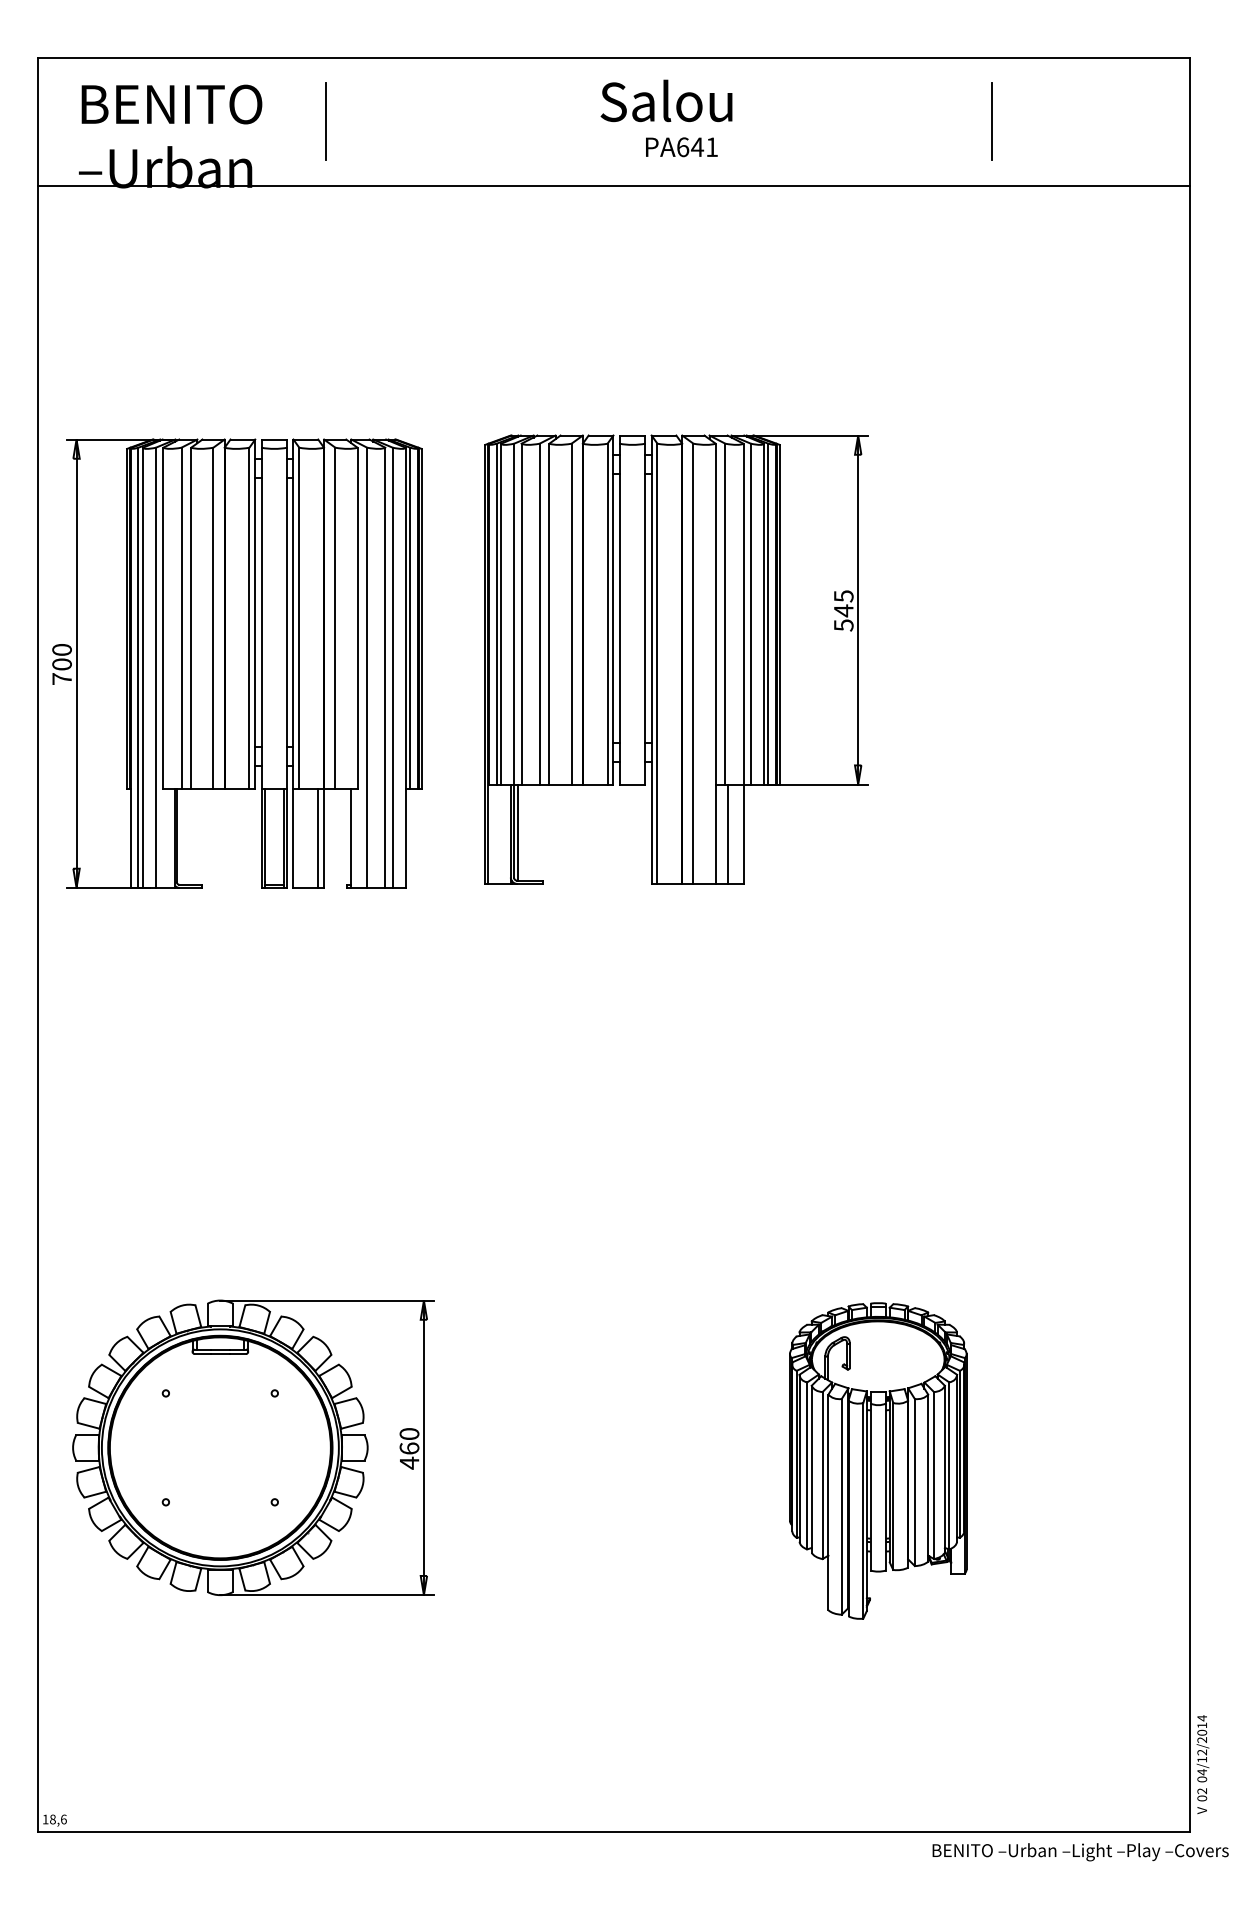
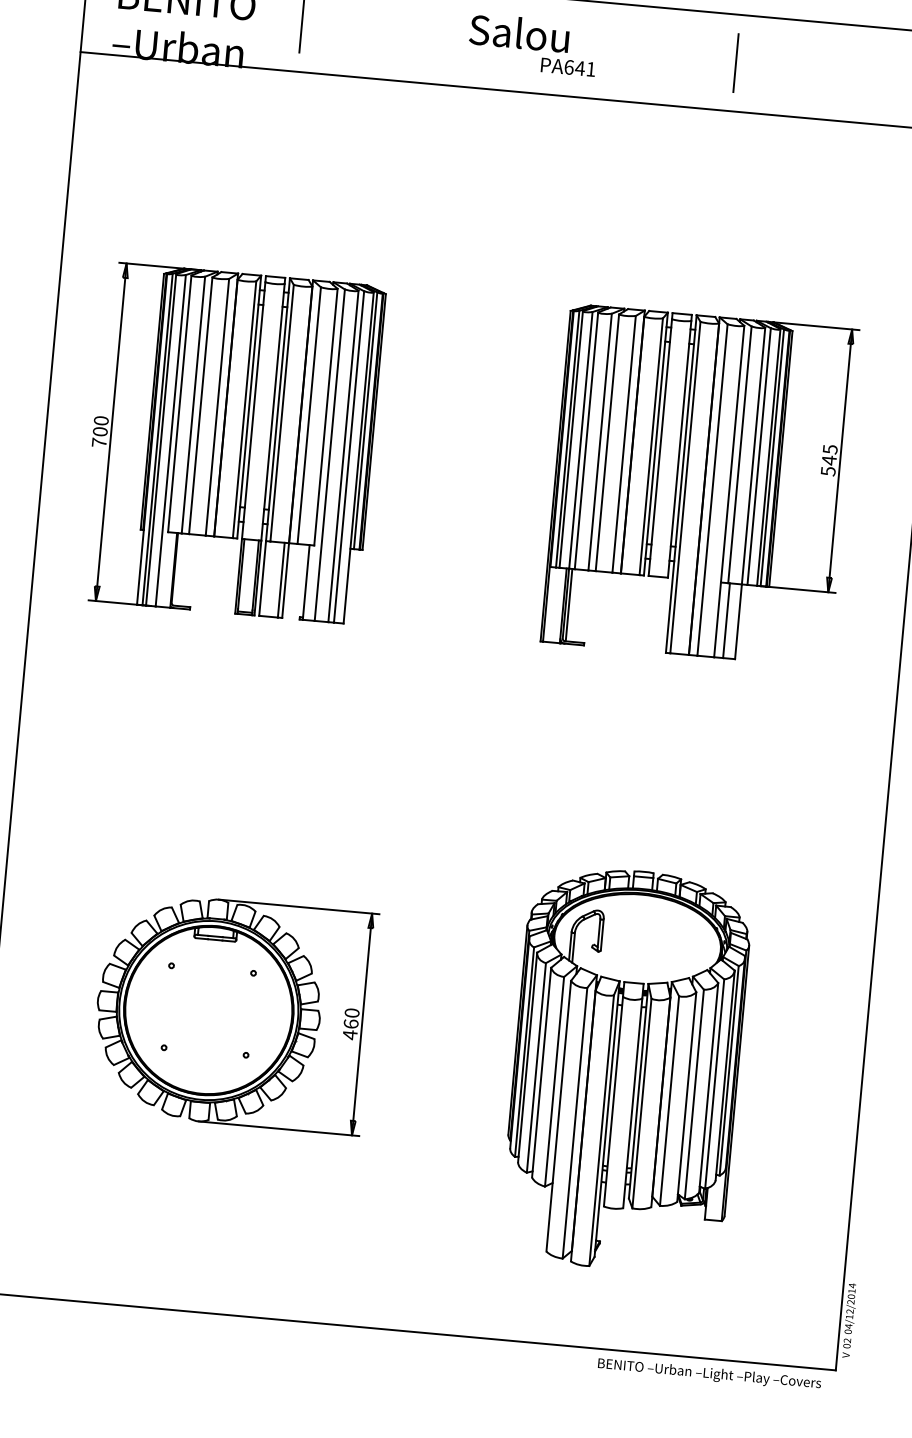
text: (666, 100) -> (519, 32), moved
line: (991, 121) -> (735, 62), moved
part: (676, 659) -> (700, 485), moved
part: (237, 663) -> (232, 443), moved
part: (253, 1447) -> (233, 1012), moved
part: (878, 1460) -> (626, 1069), size x1.67
text: (1080, 1852) -> (709, 1374), moved

